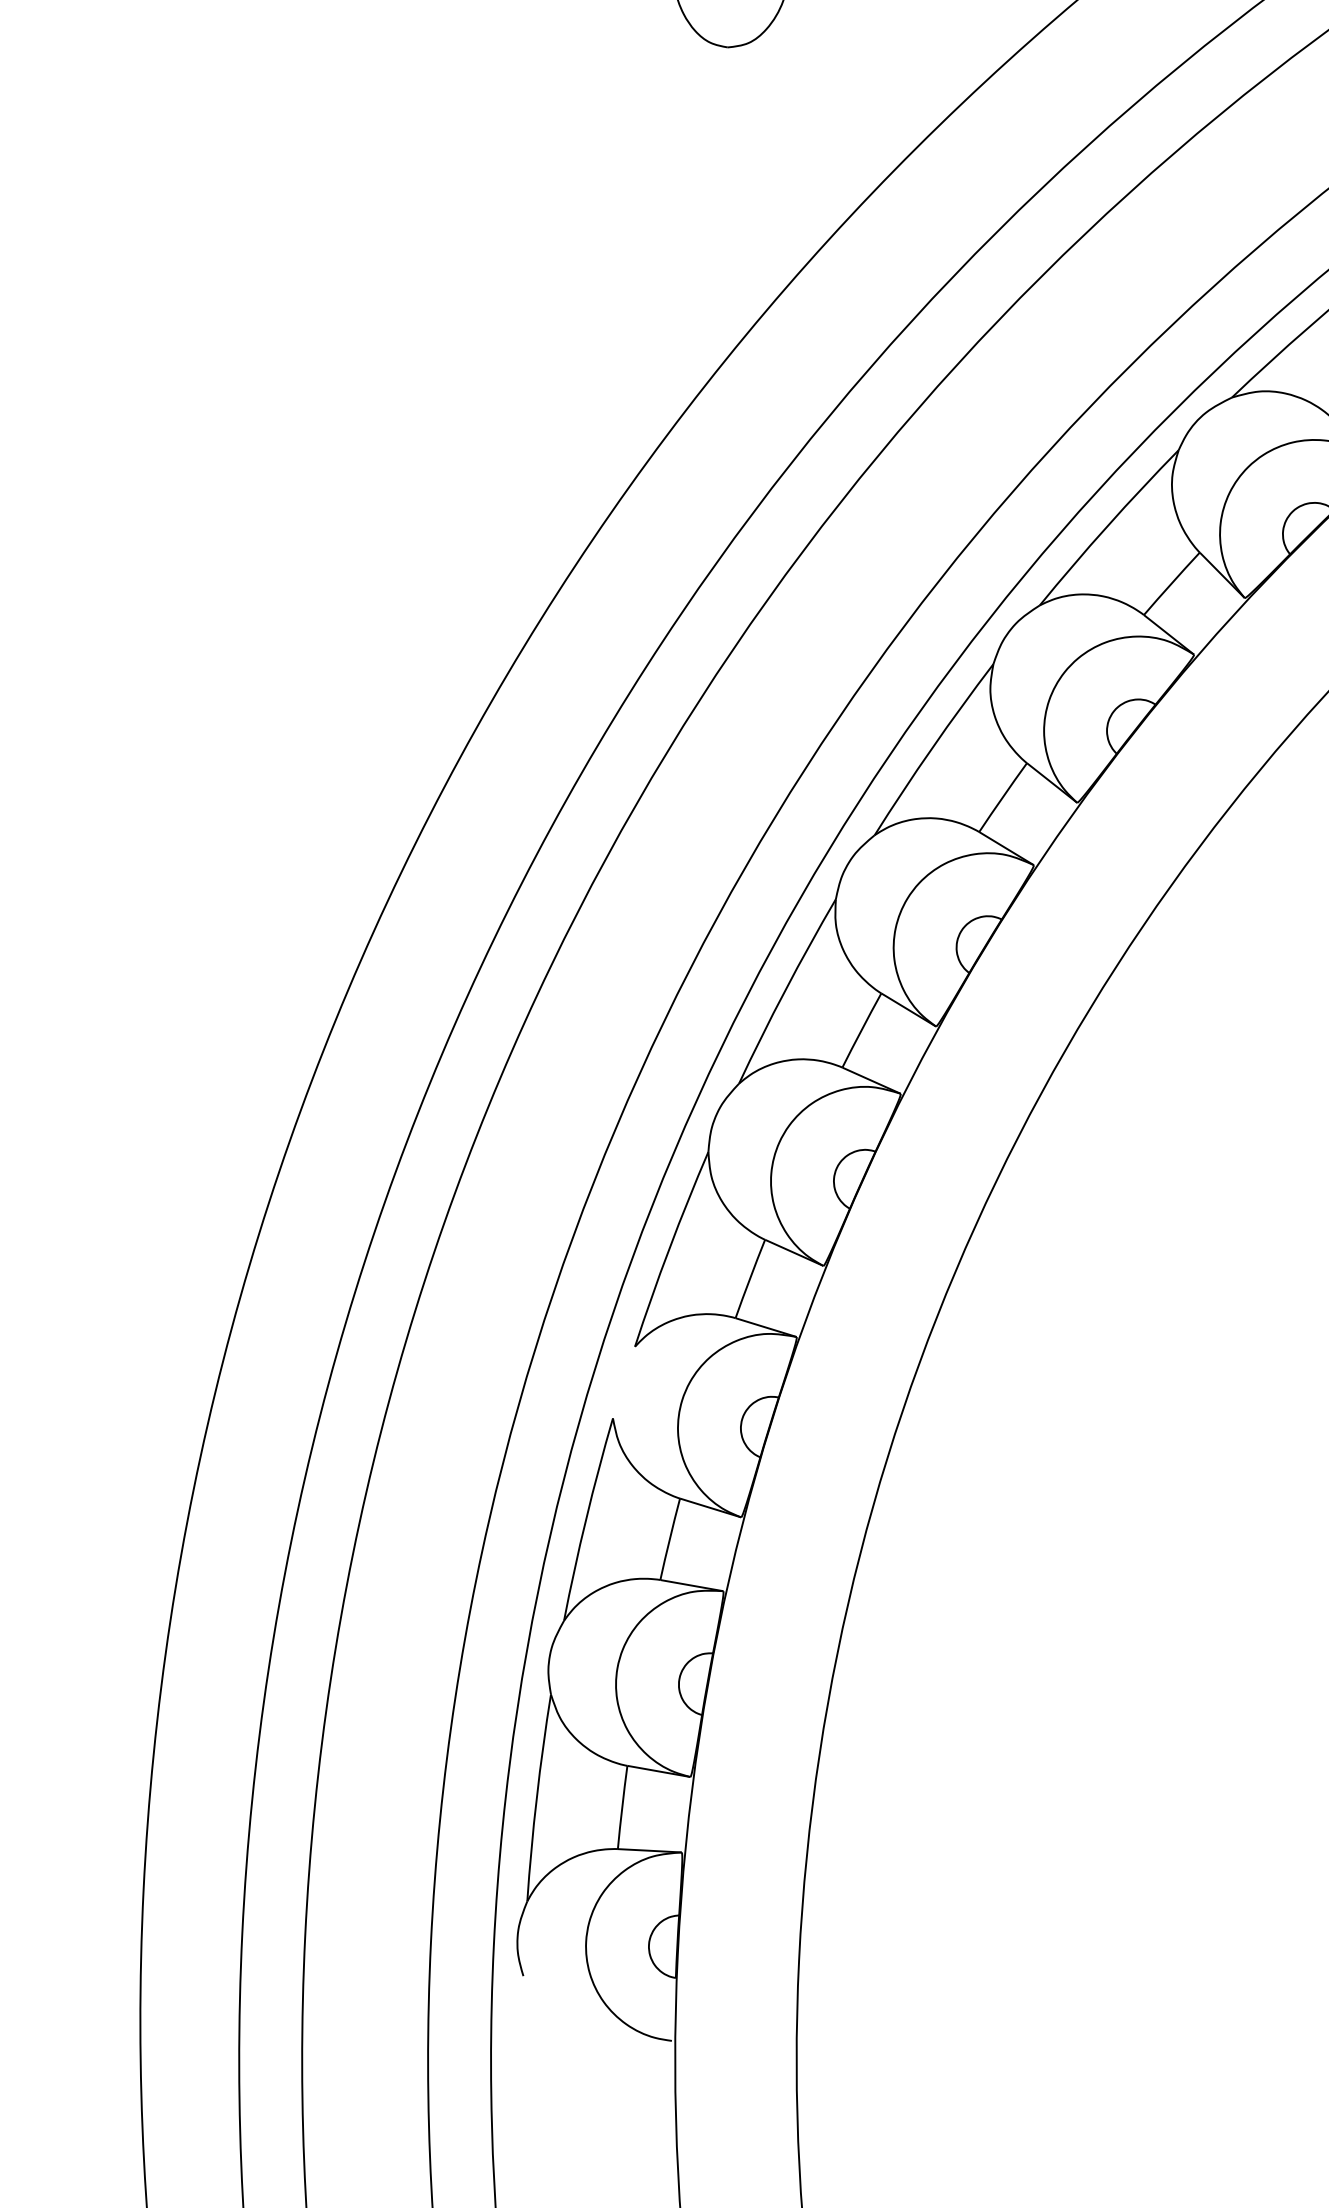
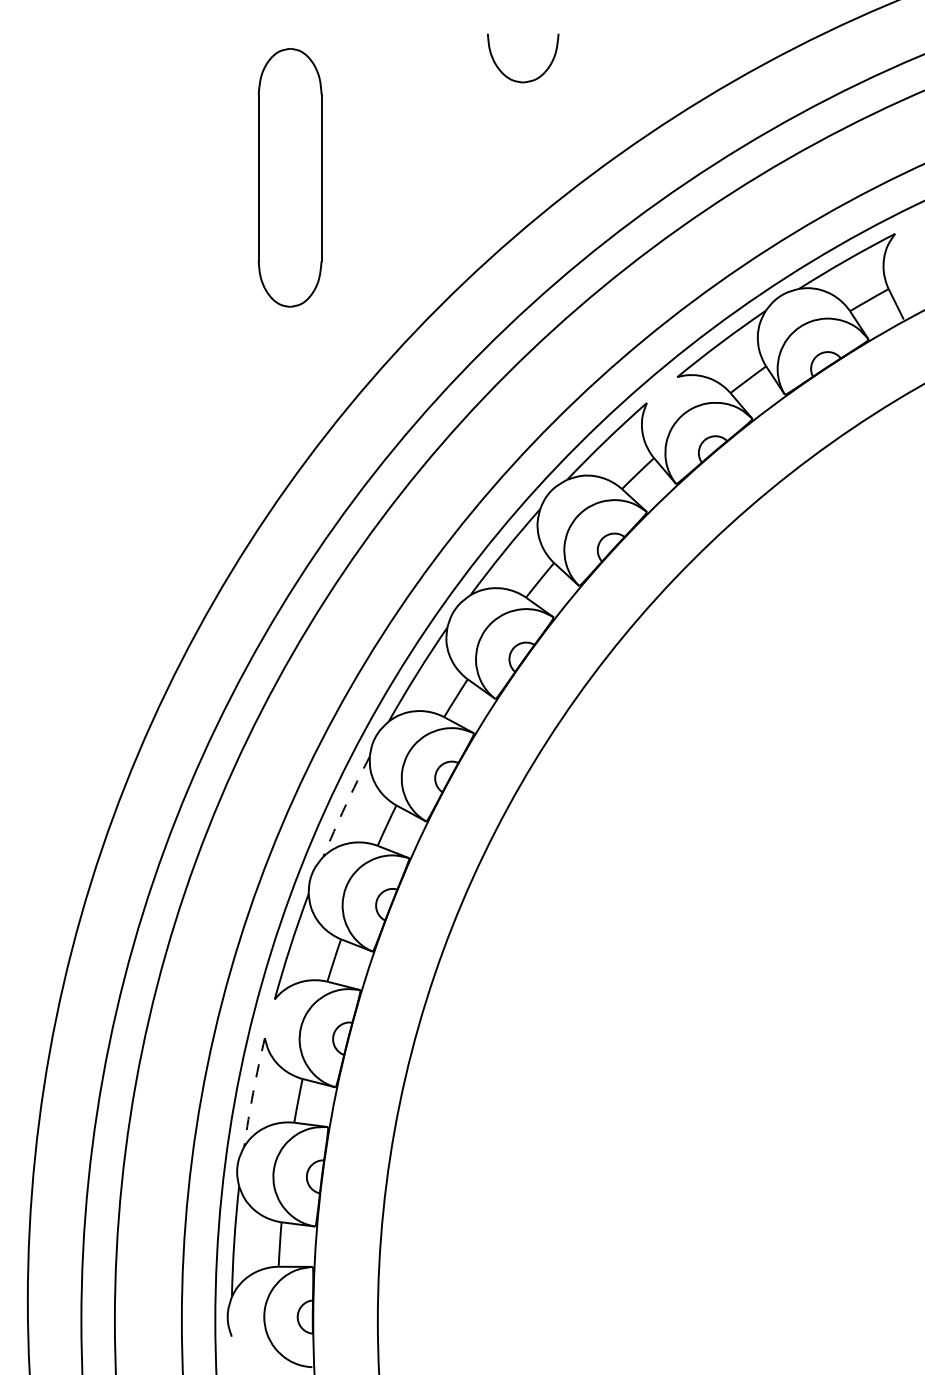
arc: (785, 990) -> (345, 806), solid -> dashed
arc: (586, 1519) -> (253, 1092), solid -> dashed

